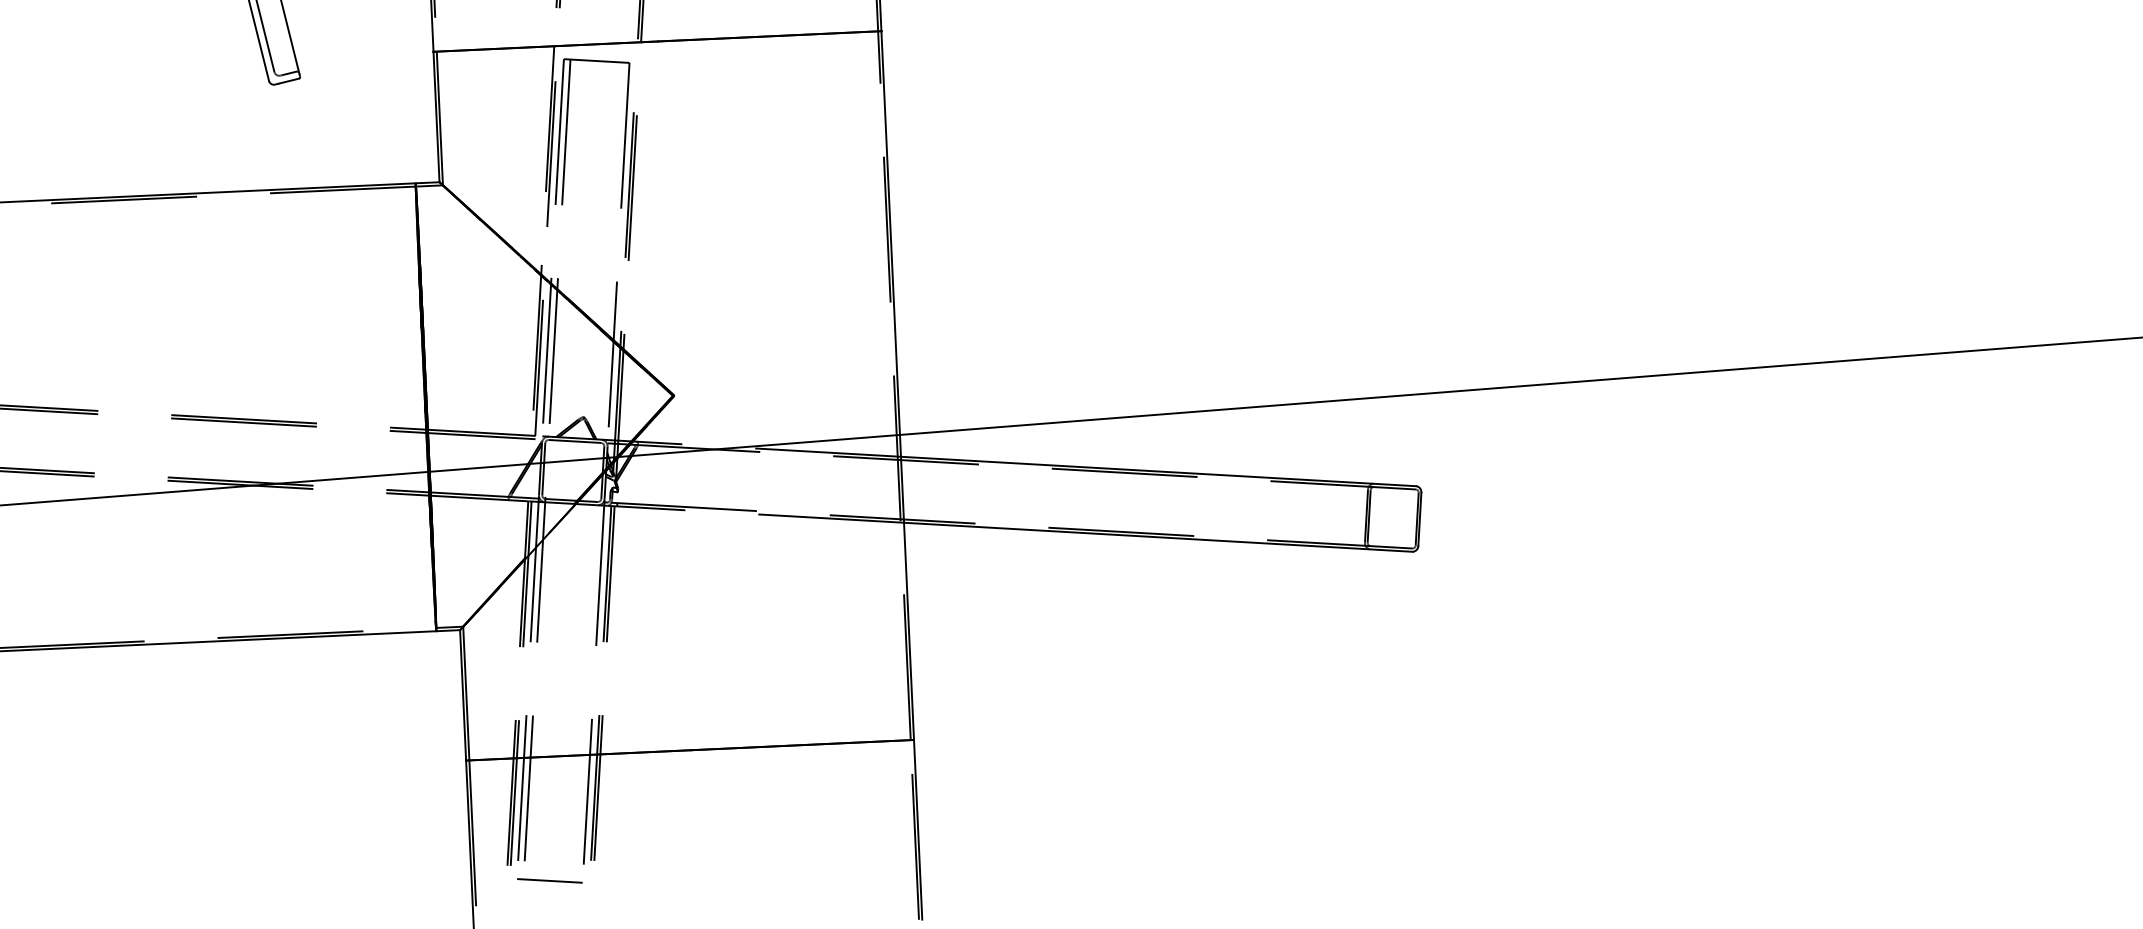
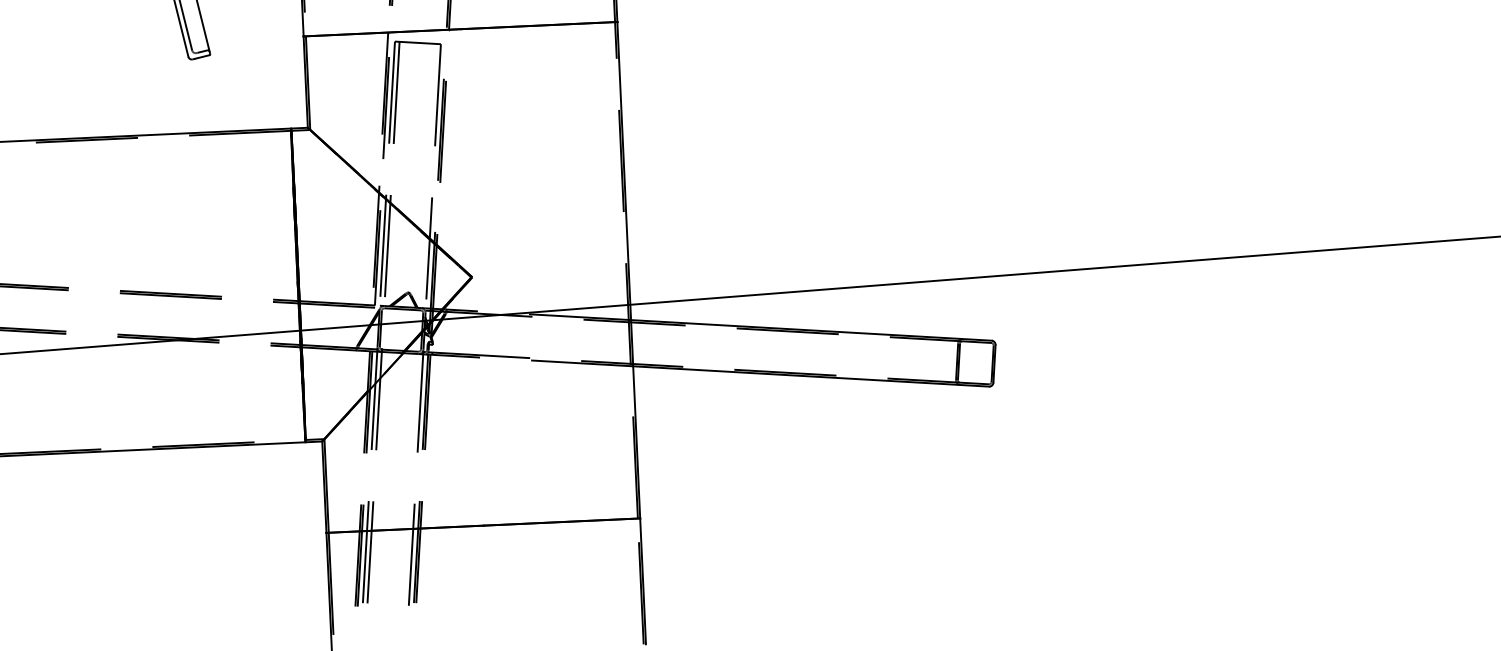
line: (550, 881) -> (385, 617), removed

